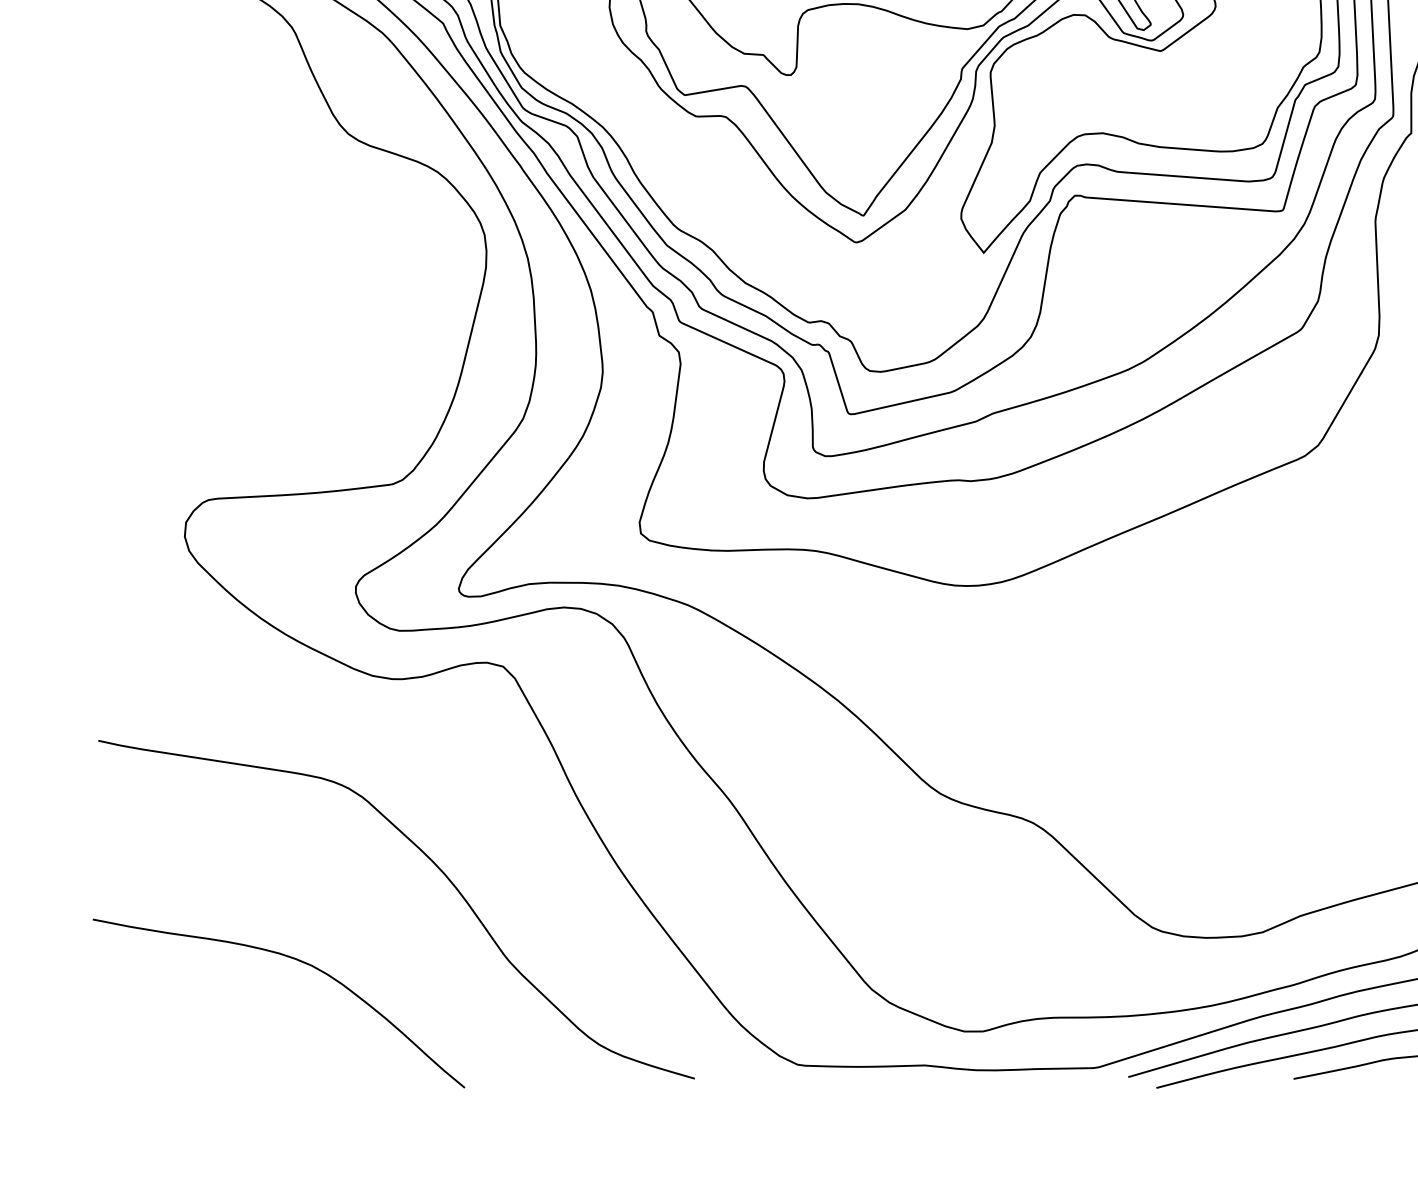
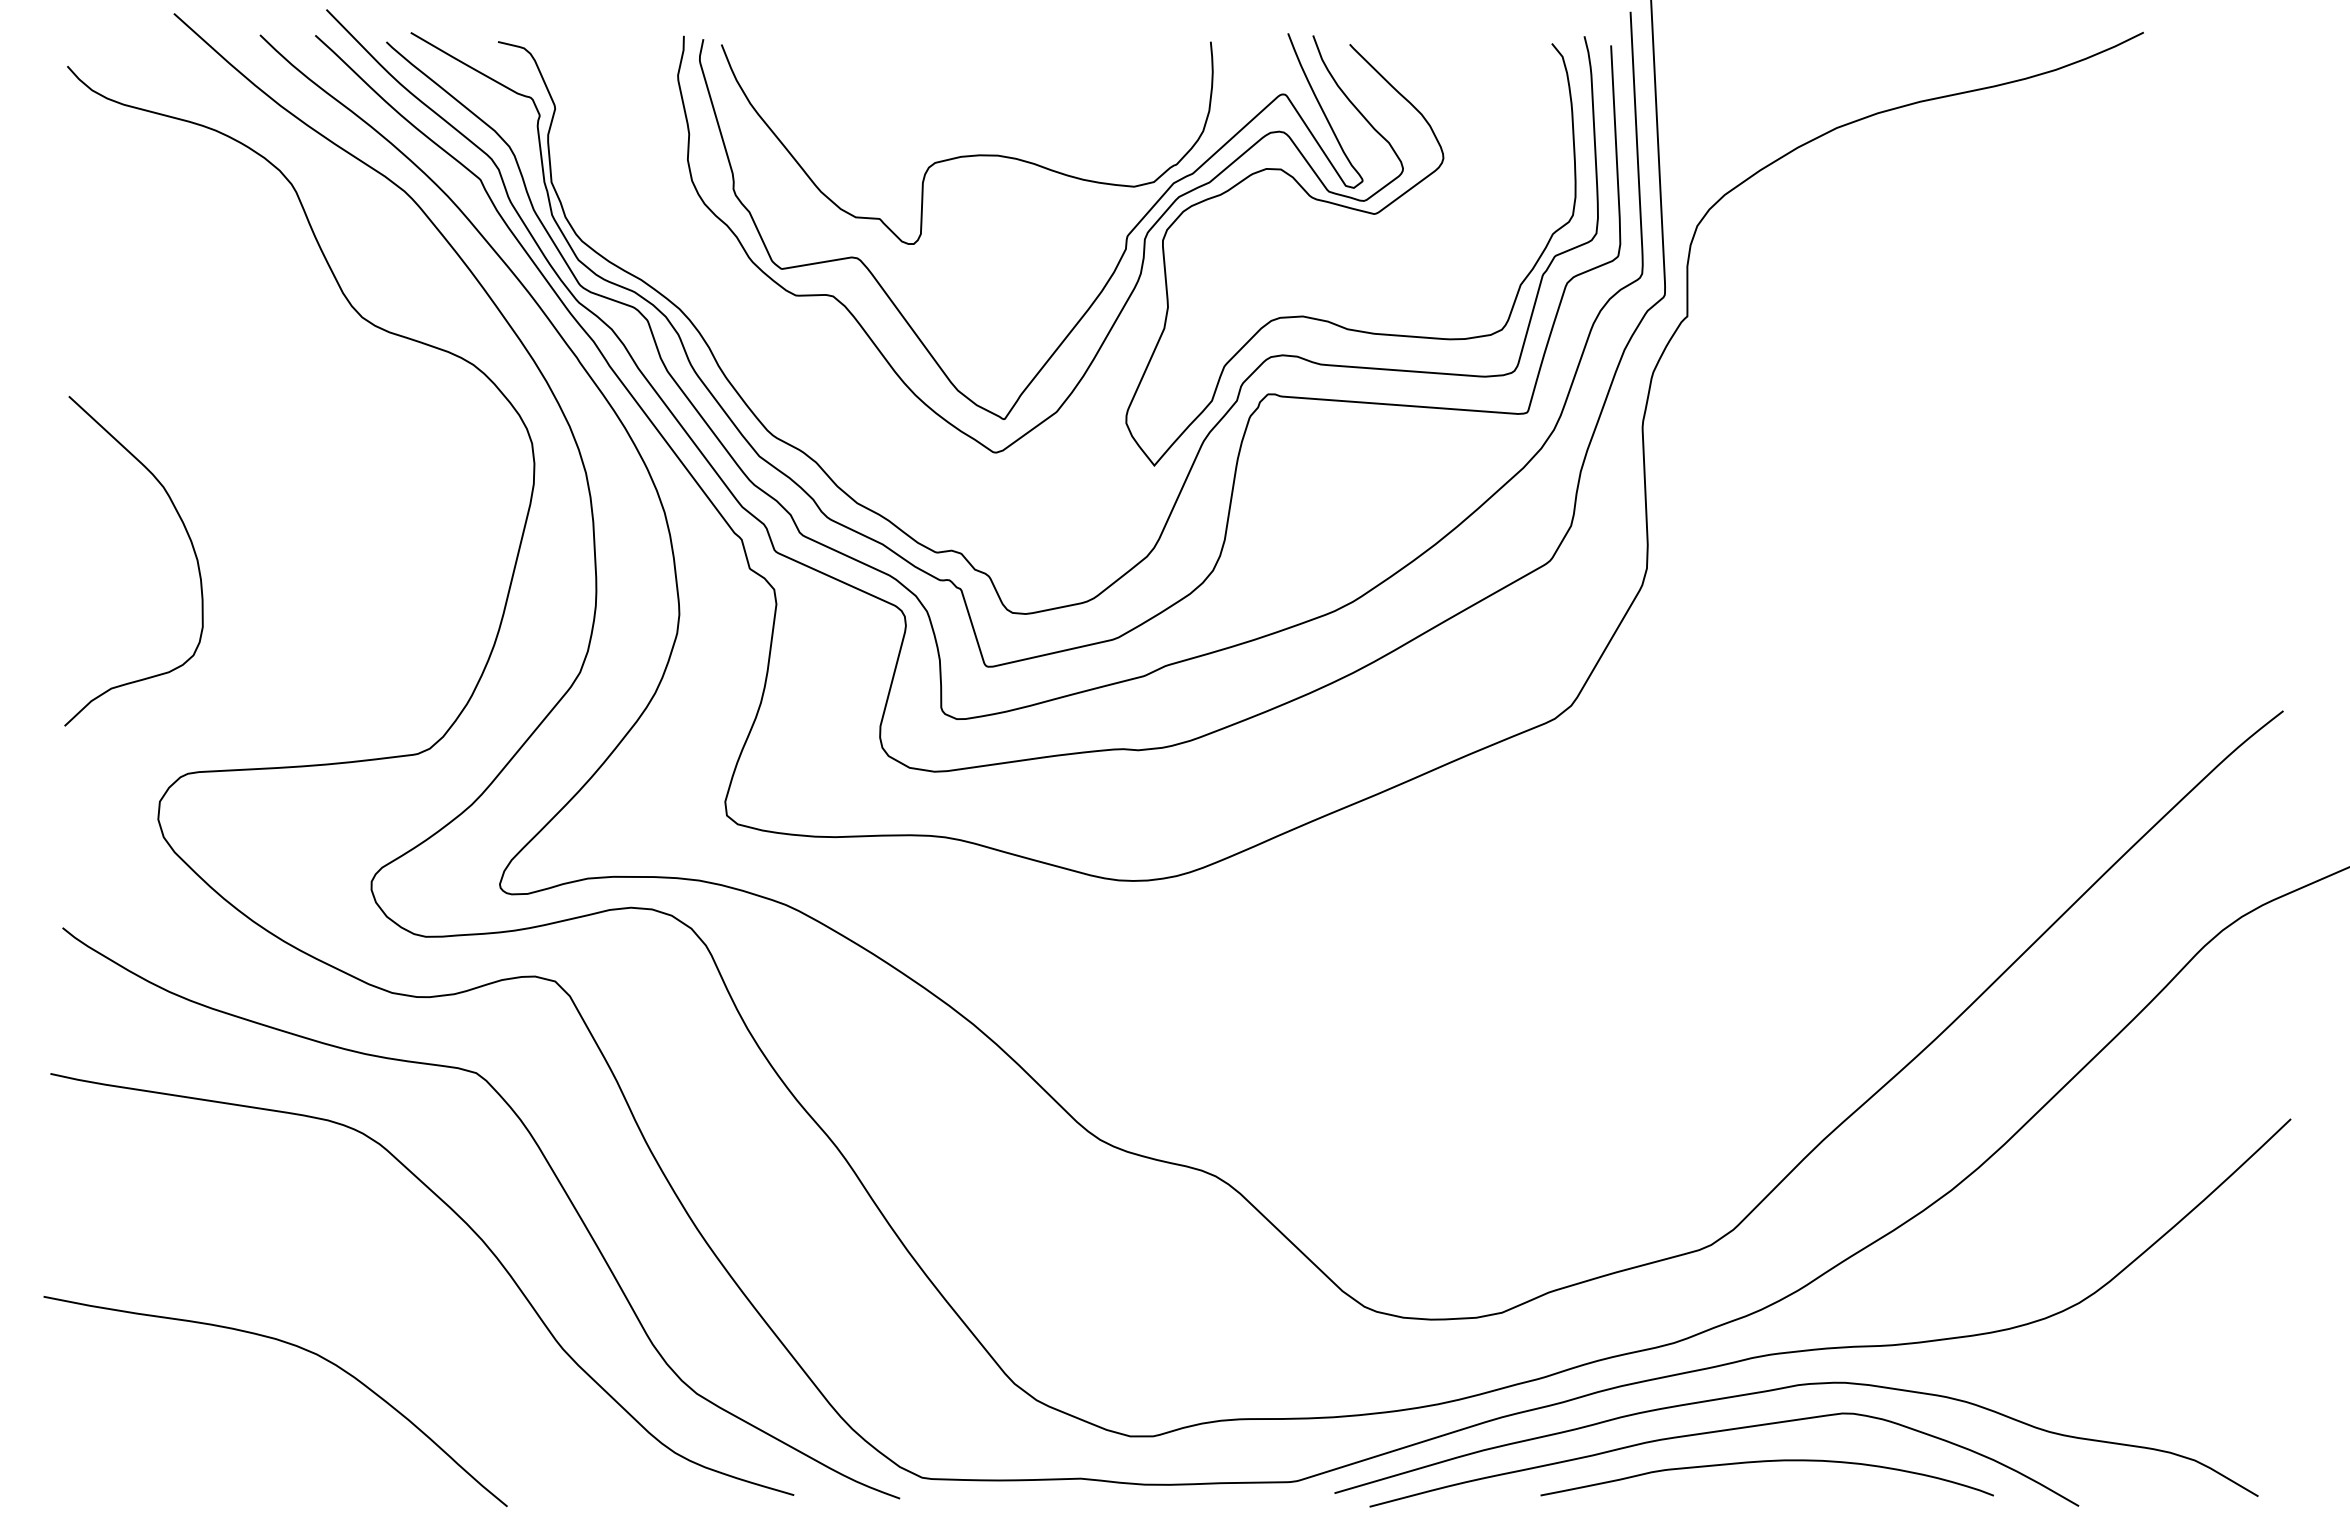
curve: (209, 312) -> (189, 540), added
curve: (501, 821) -> (553, 1174), added

